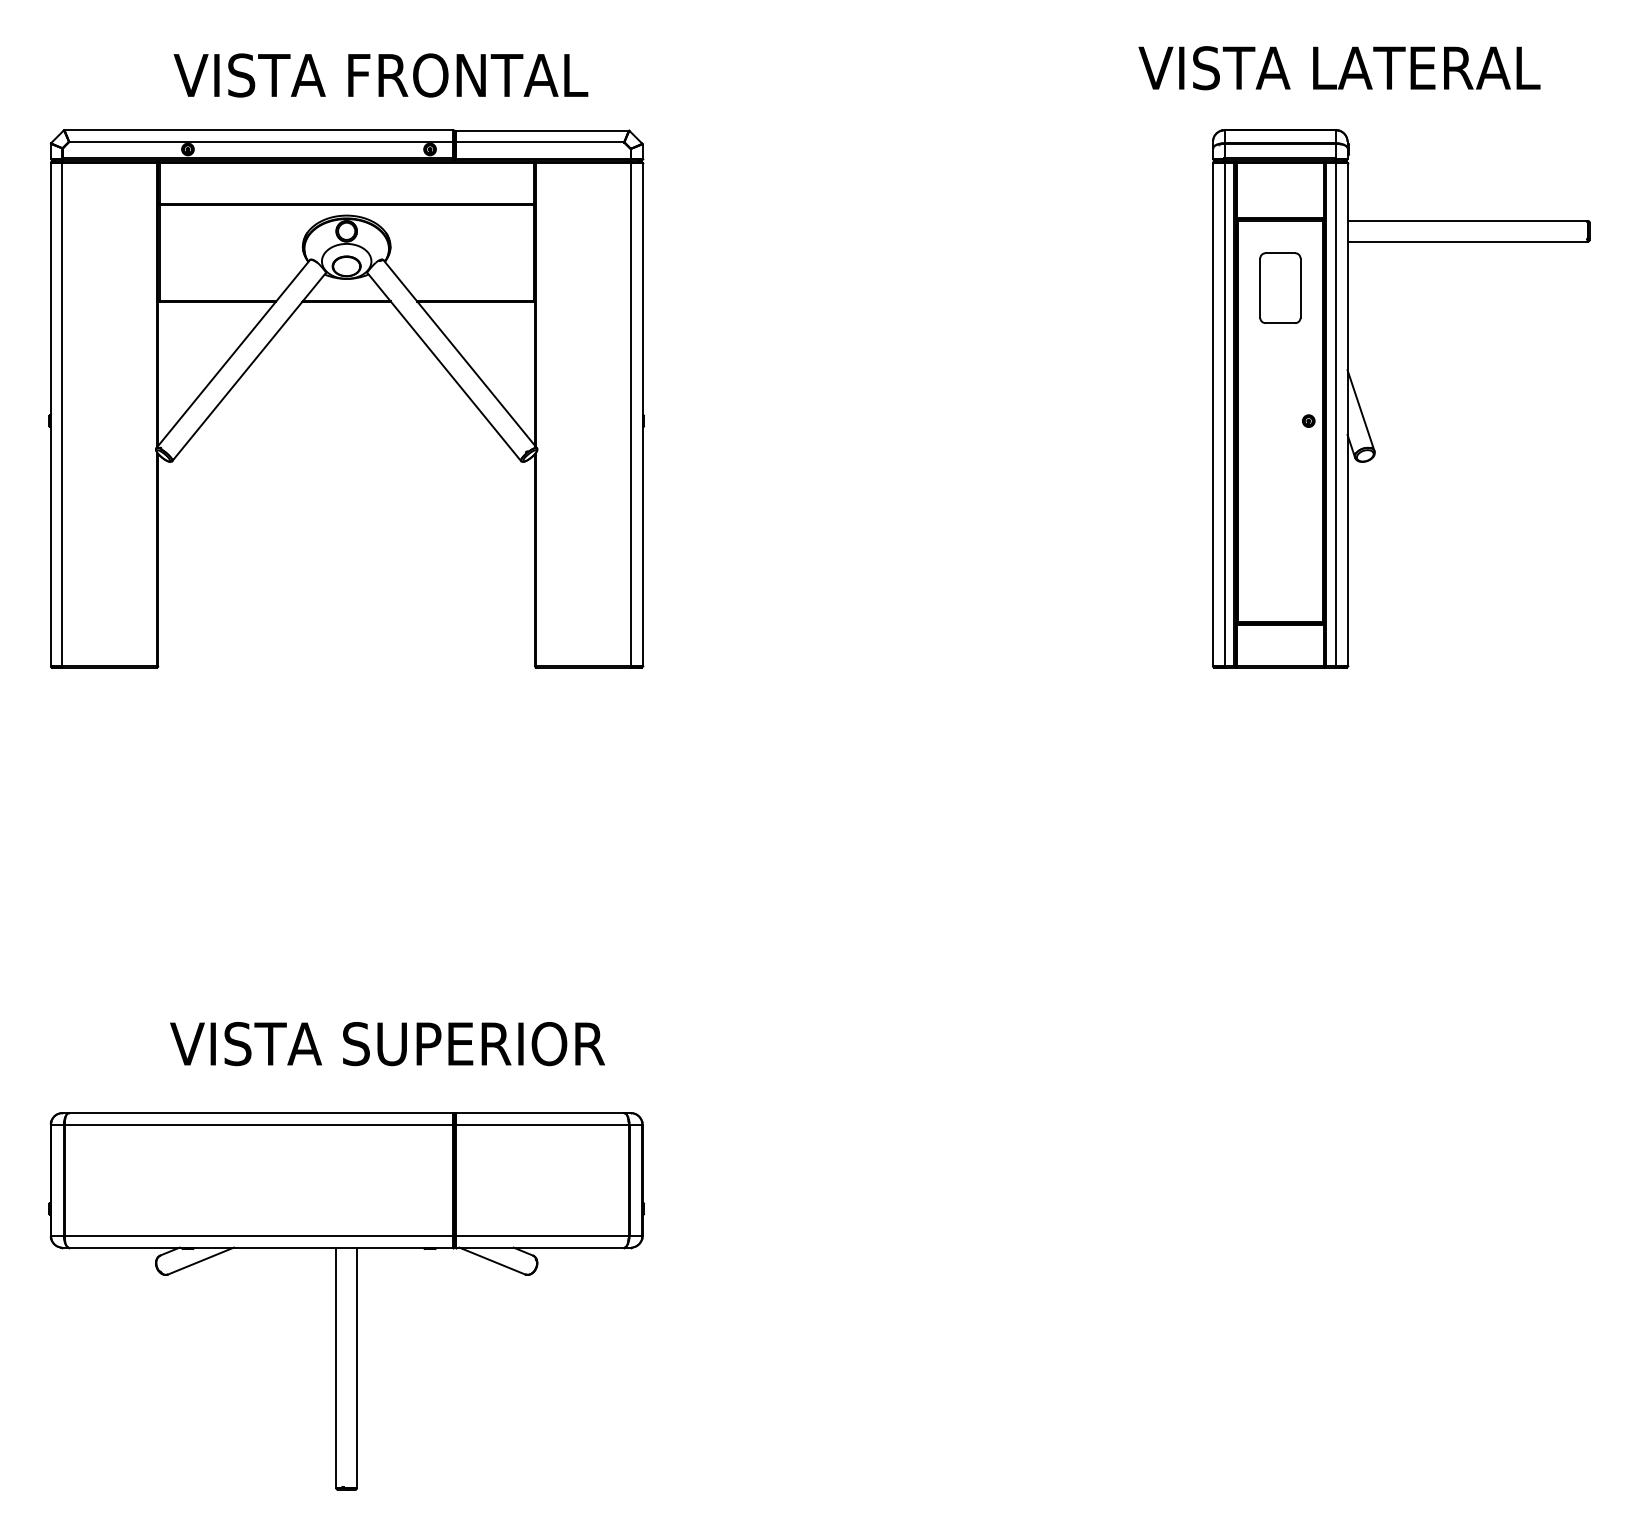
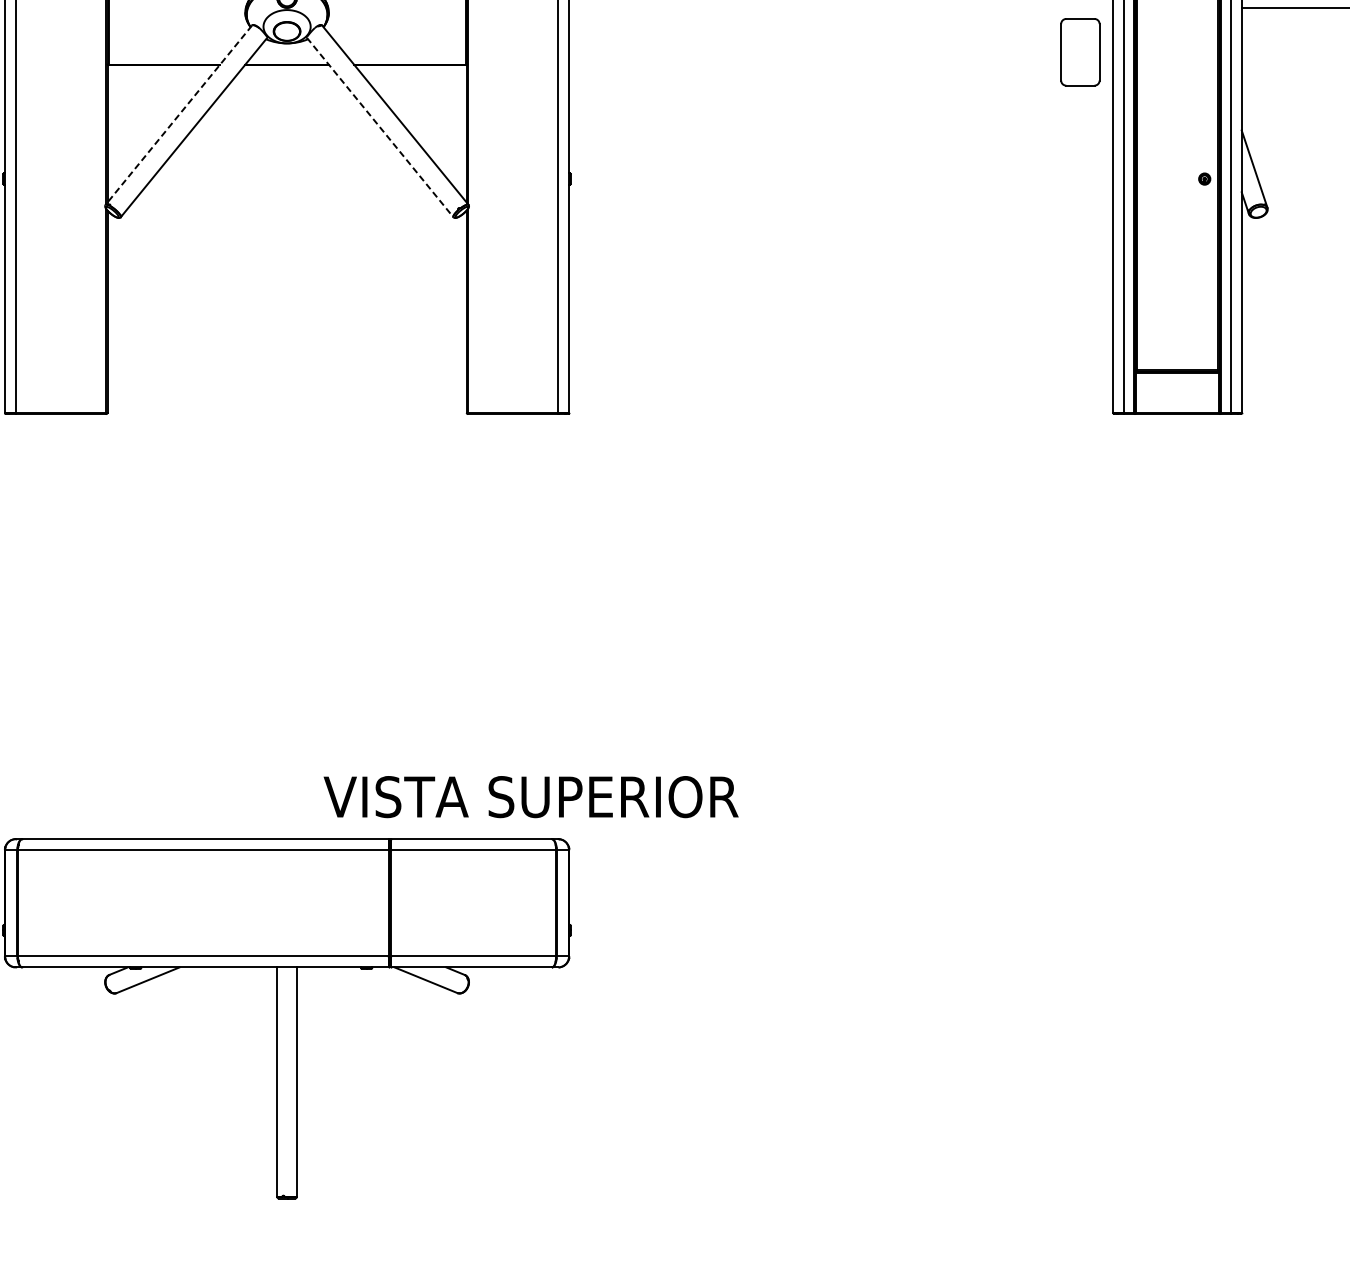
part: (1280, 287) -> (1080, 51), moved
line: (232, 354) -> (178, 115), solid -> dashed
line: (444, 367) -> (380, 127), solid -> dashed
text: (387, 1044) -> (531, 797), moved

